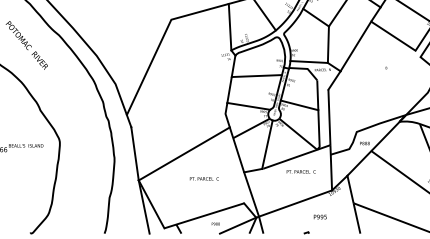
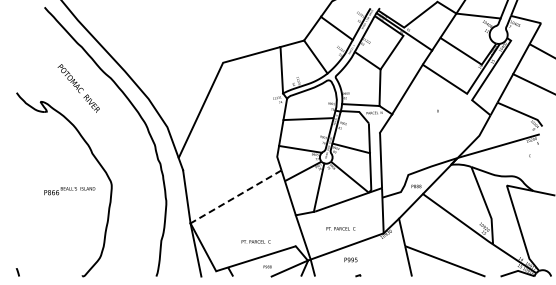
line: (184, 153) -> (236, 196), solid -> dashed
text: (300, 171) -> (340, 228), moved
text: (203, 178) -> (255, 241), moved
text: (319, 216) -> (350, 259), moved

